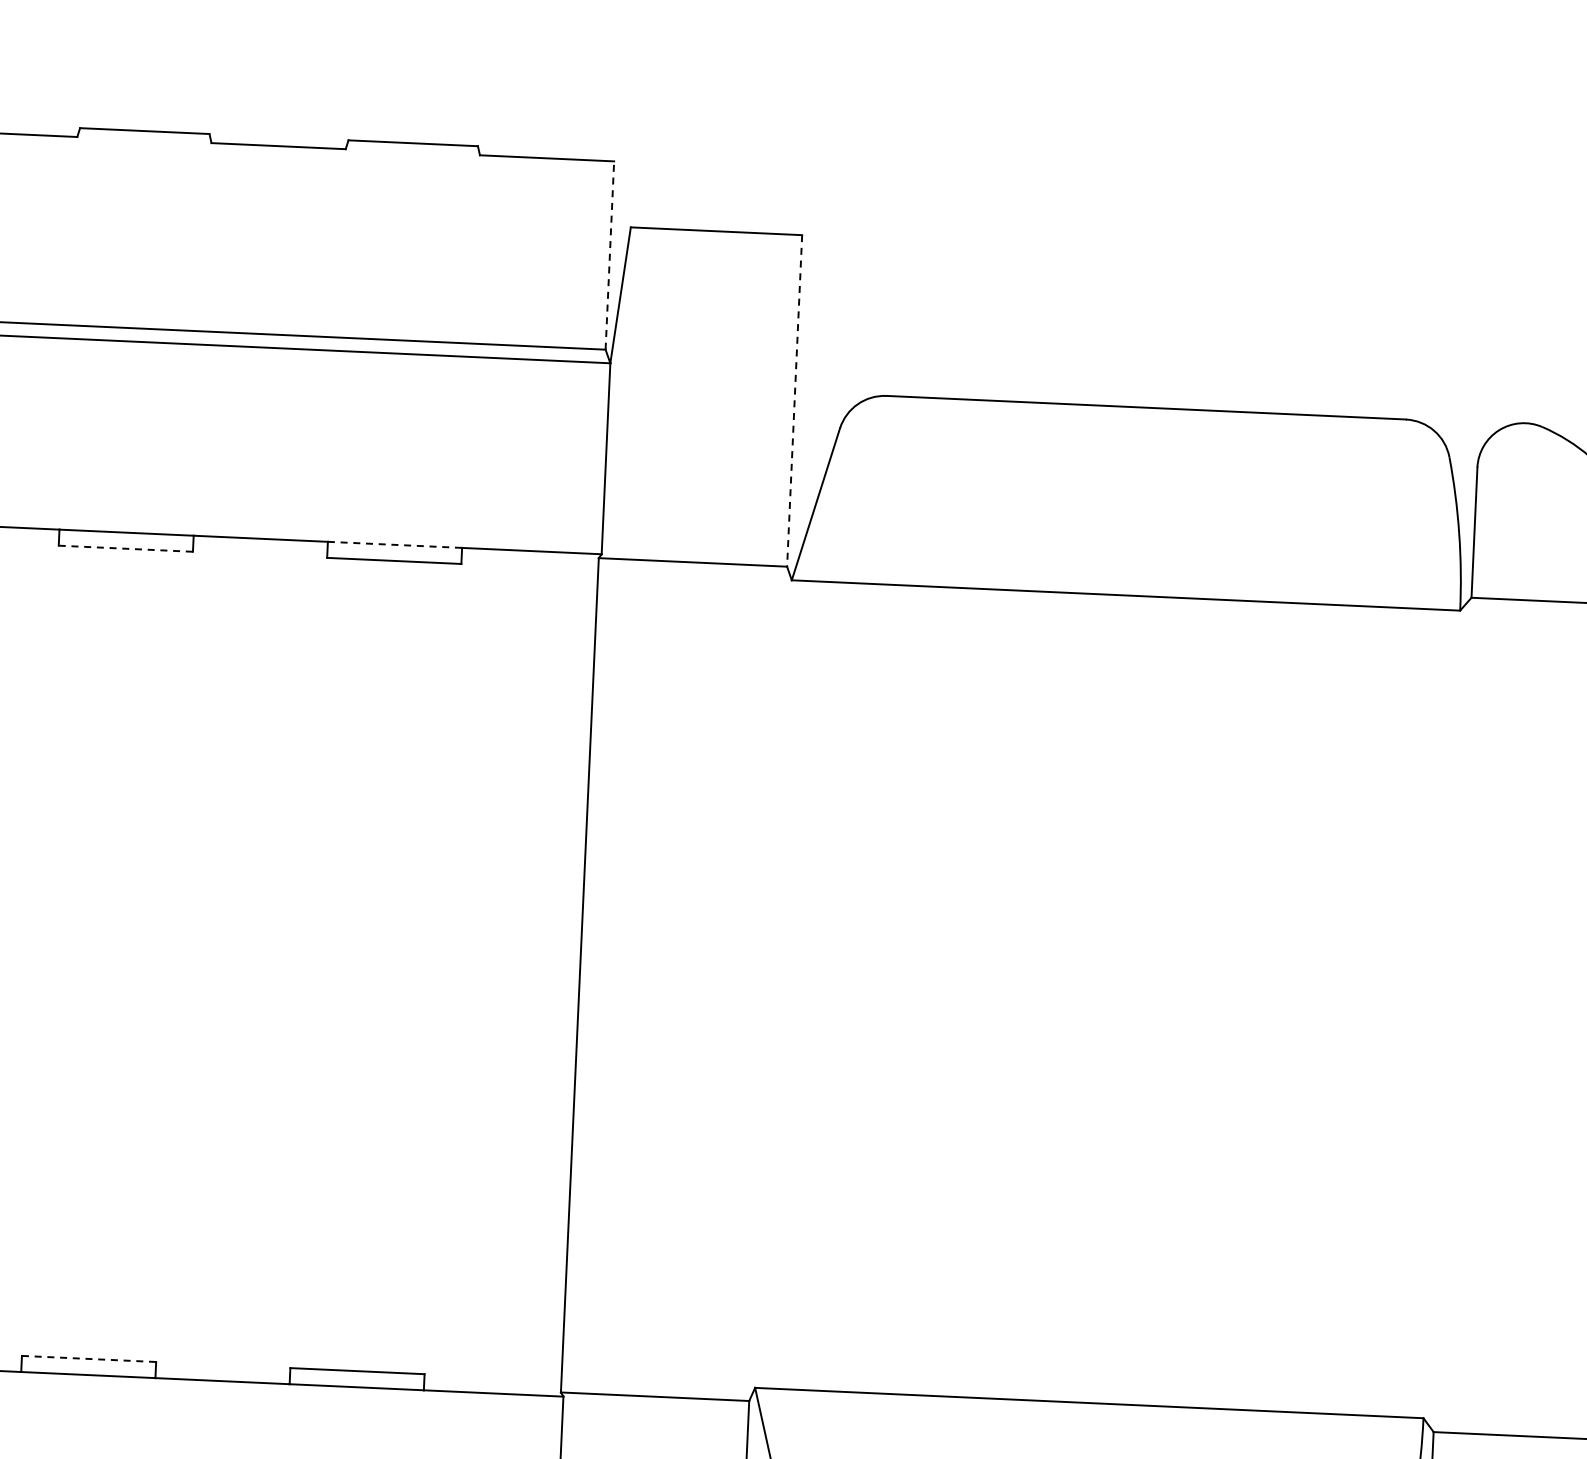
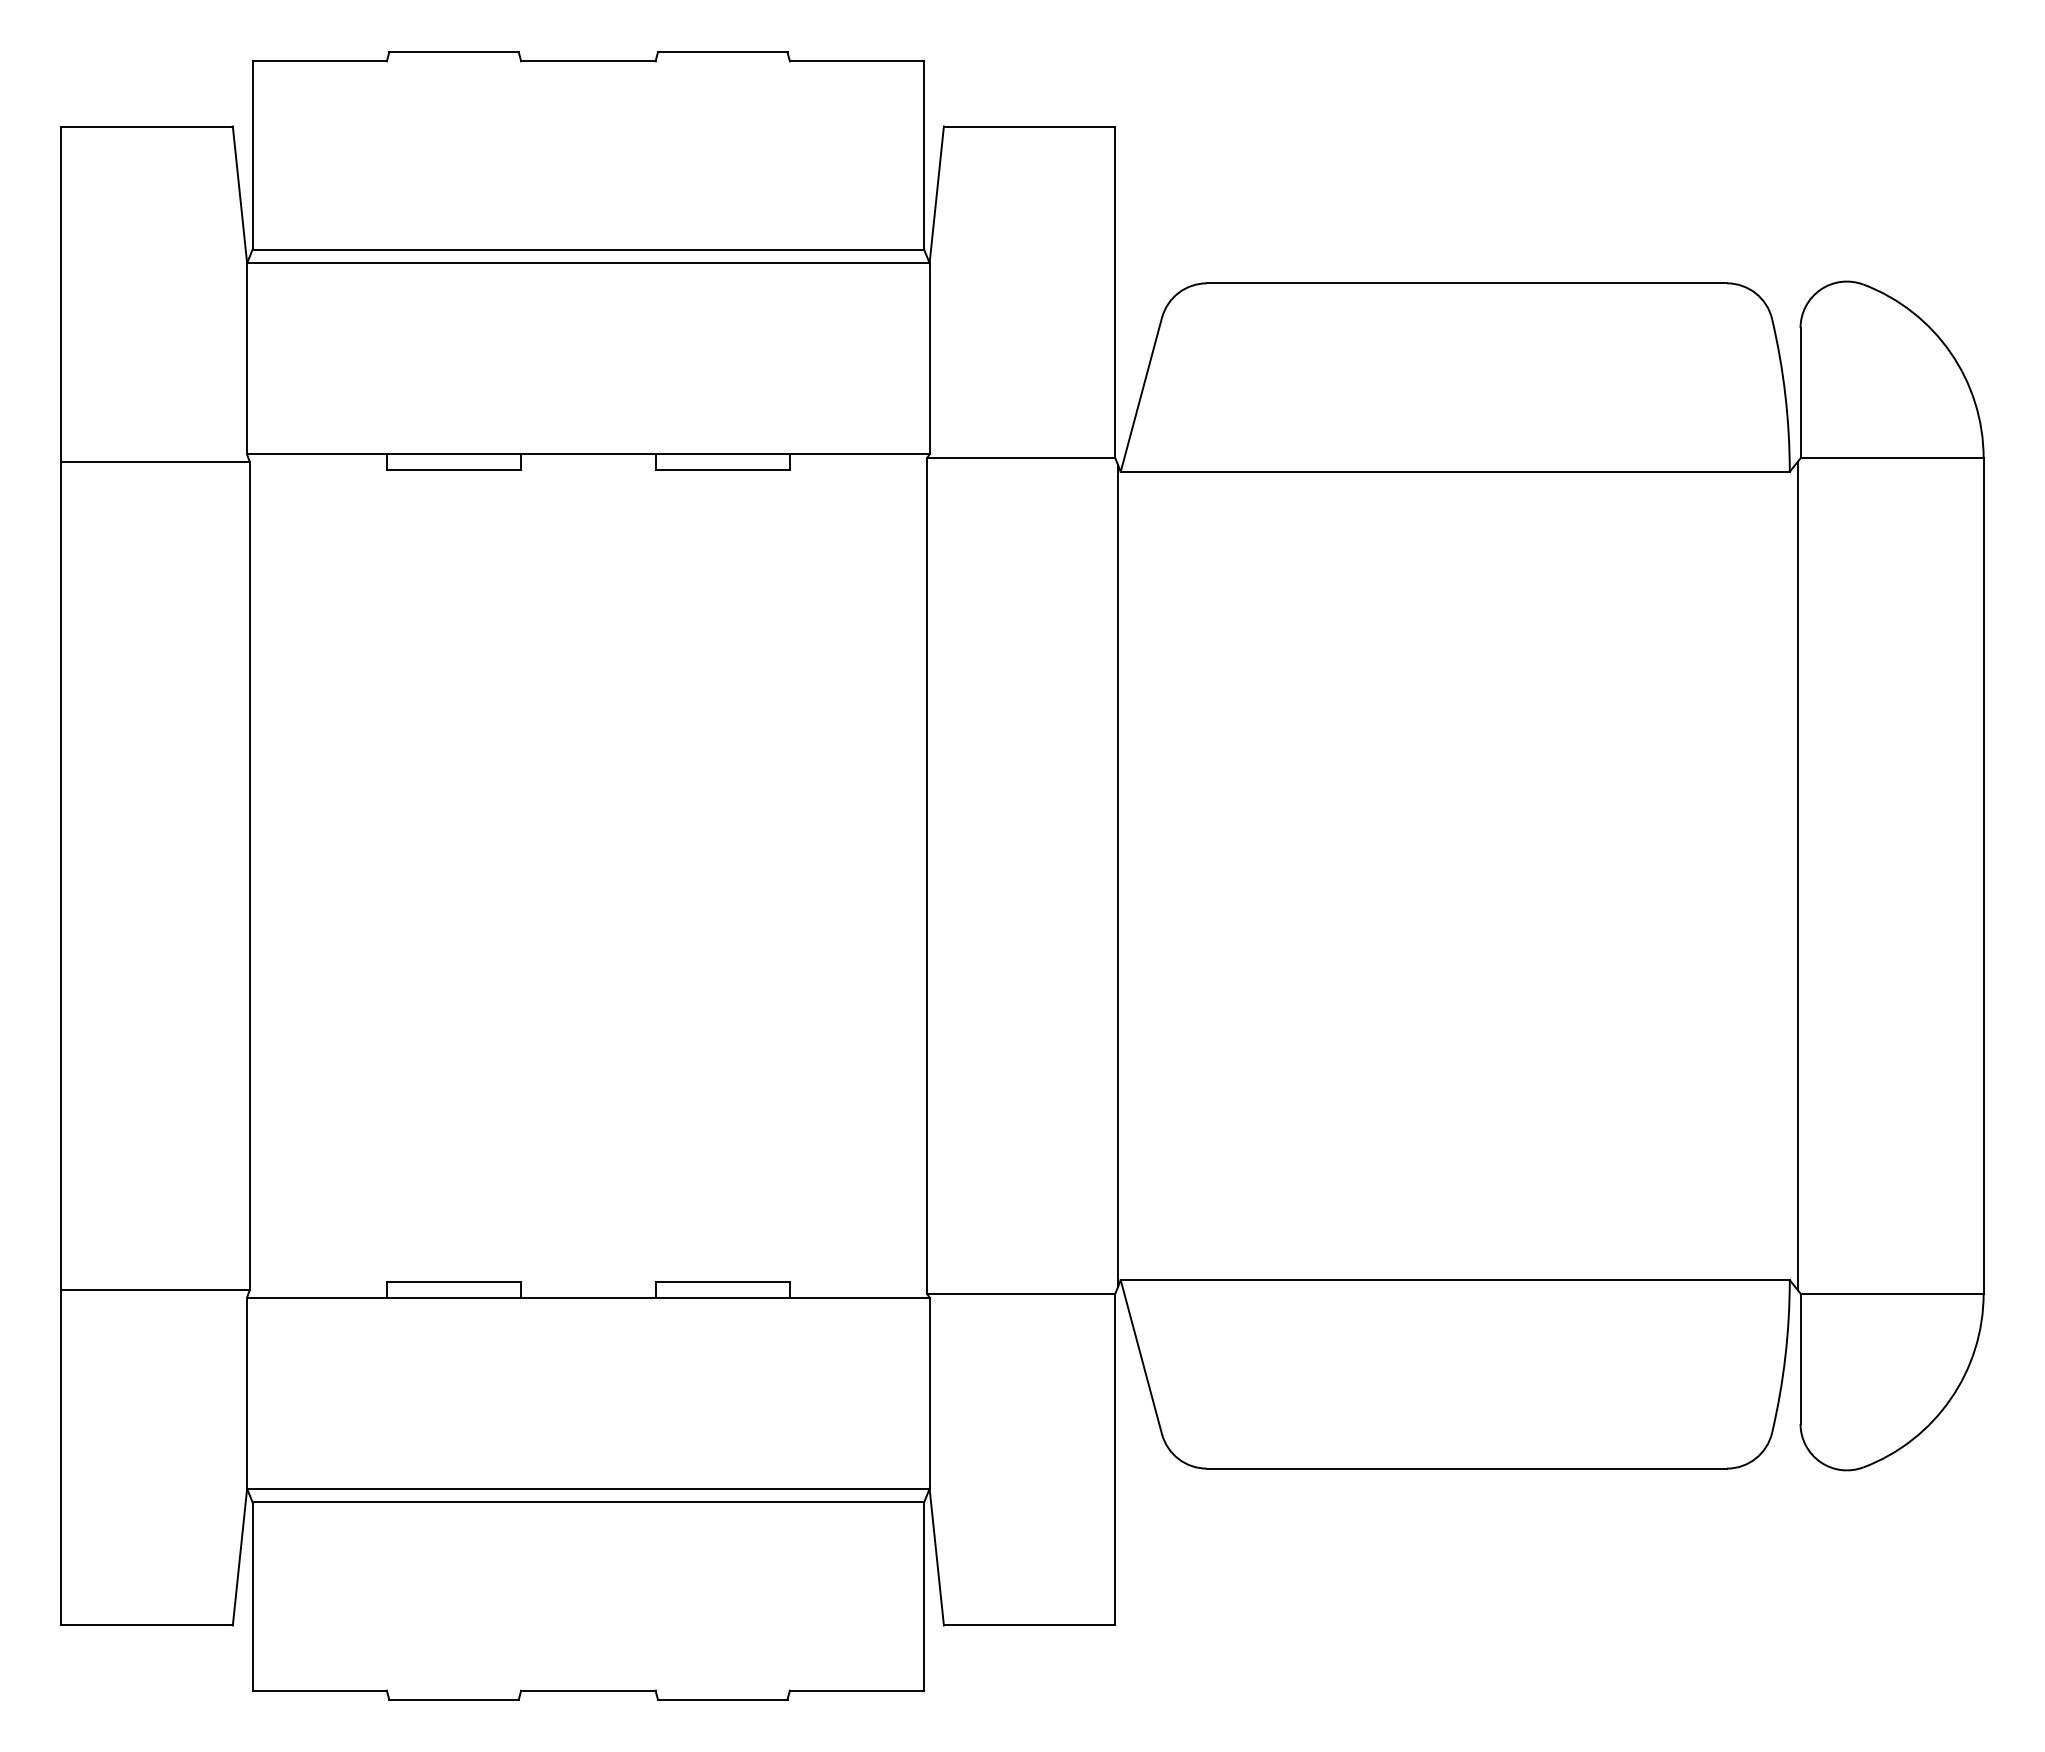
line: (610, 255) -> (924, 155), dashed -> solid
line: (794, 400) -> (1115, 292), dashed -> solid
line: (395, 545) -> (723, 454), dashed -> solid
line: (126, 548) -> (454, 470), dashed -> solid
line: (771, 983) -> (1118, 875), added
line: (1449, 1014) -> (1797, 875), added
line: (89, 1358) -> (454, 1281), dashed -> solid

